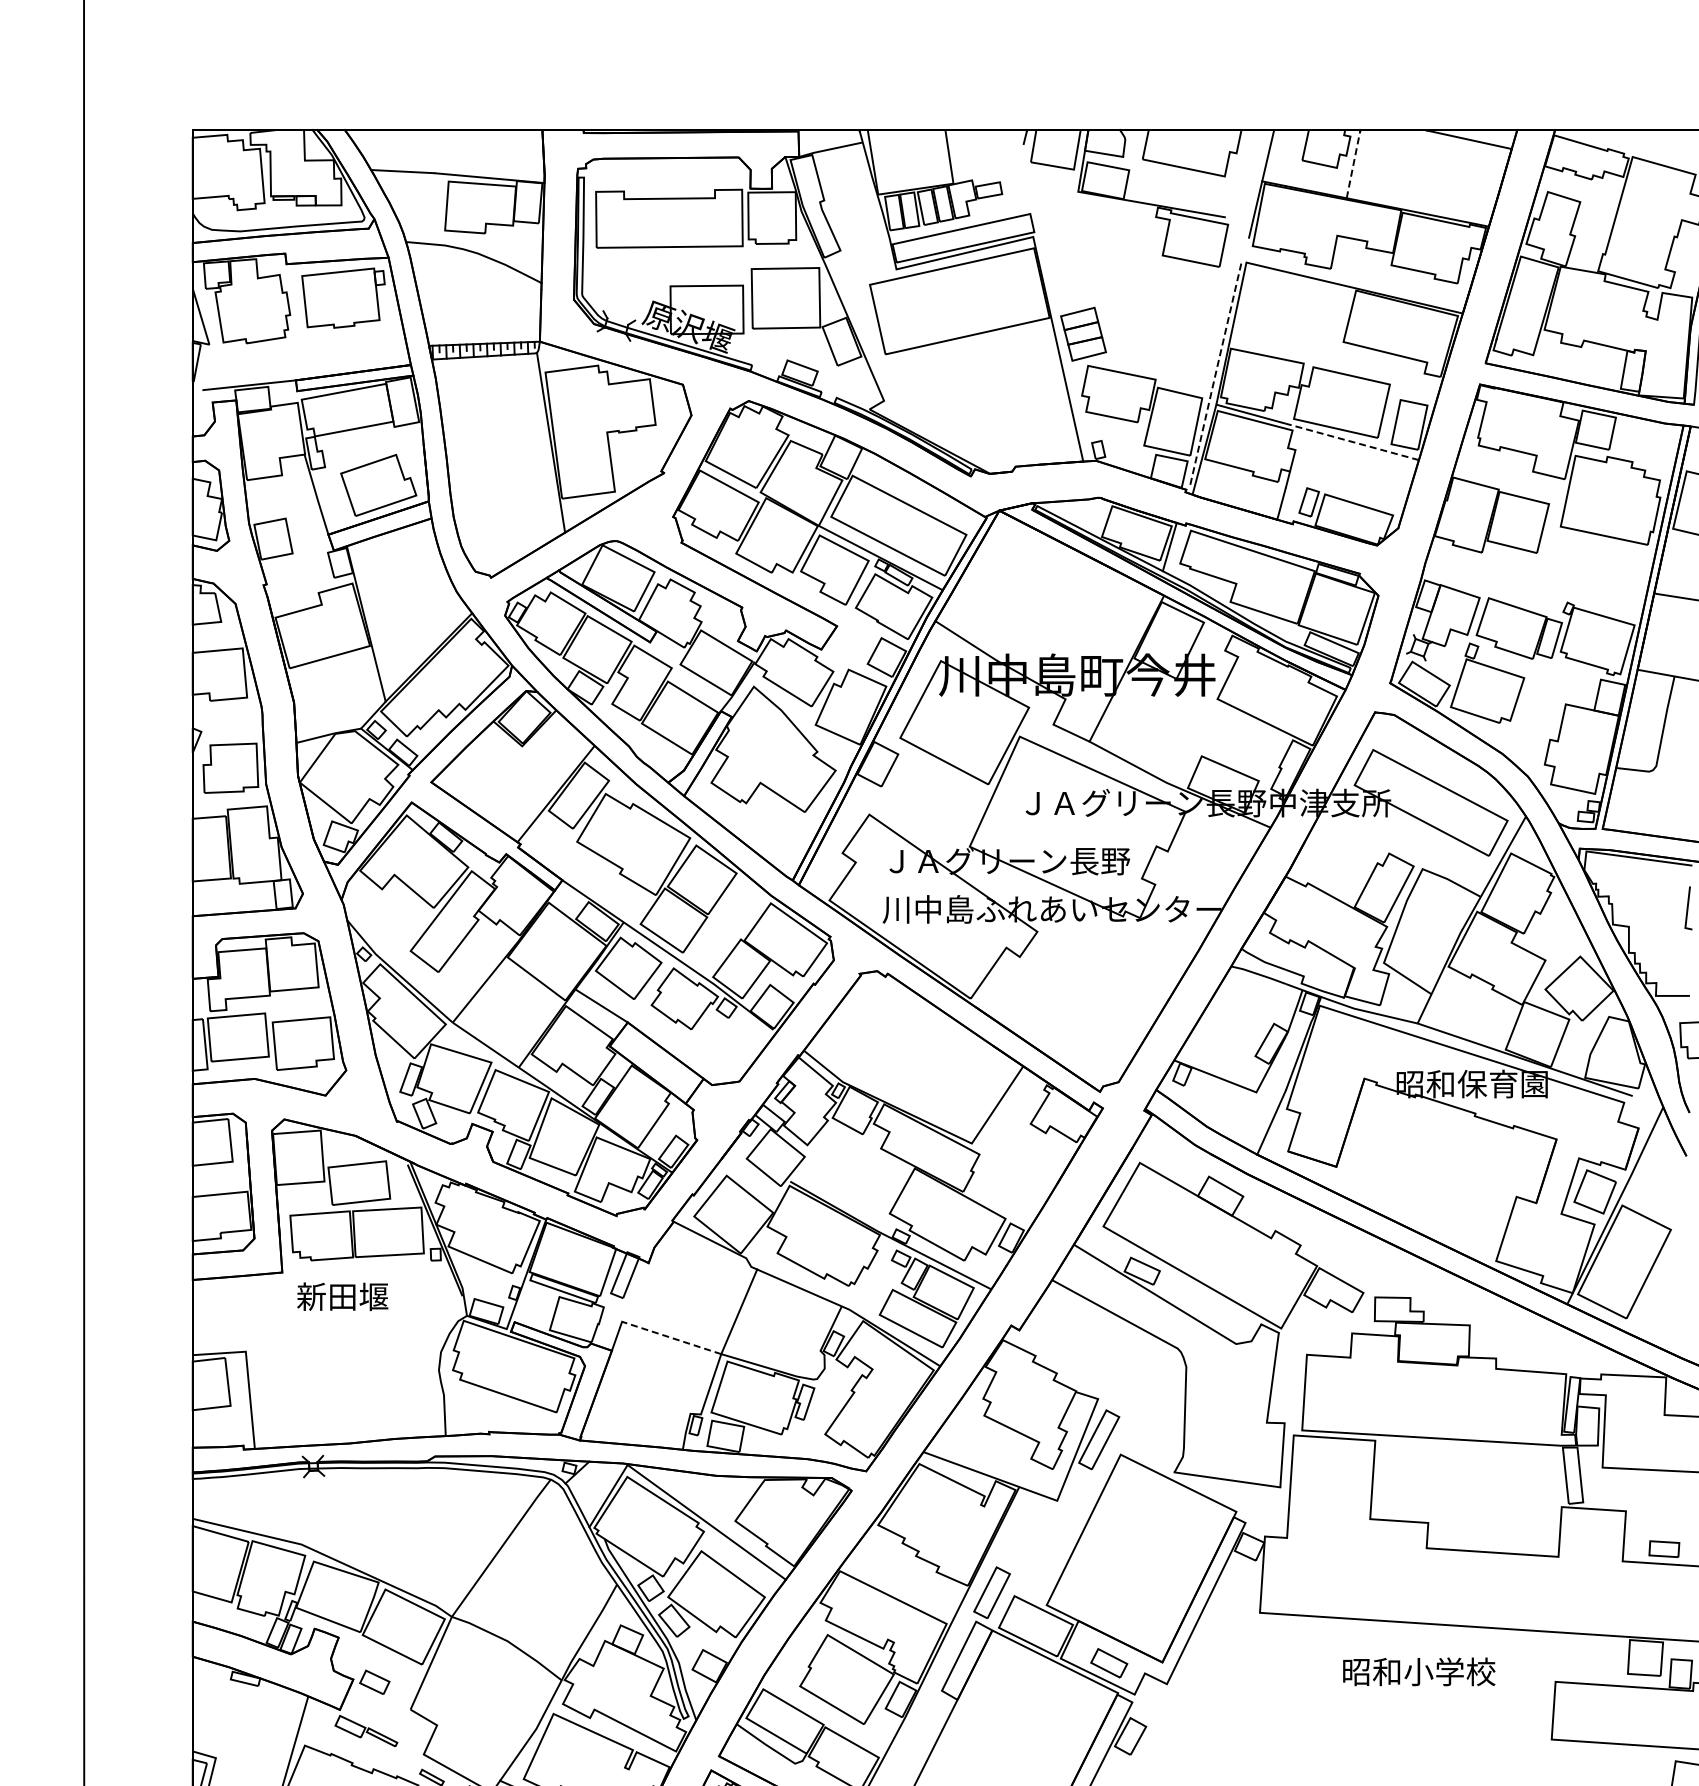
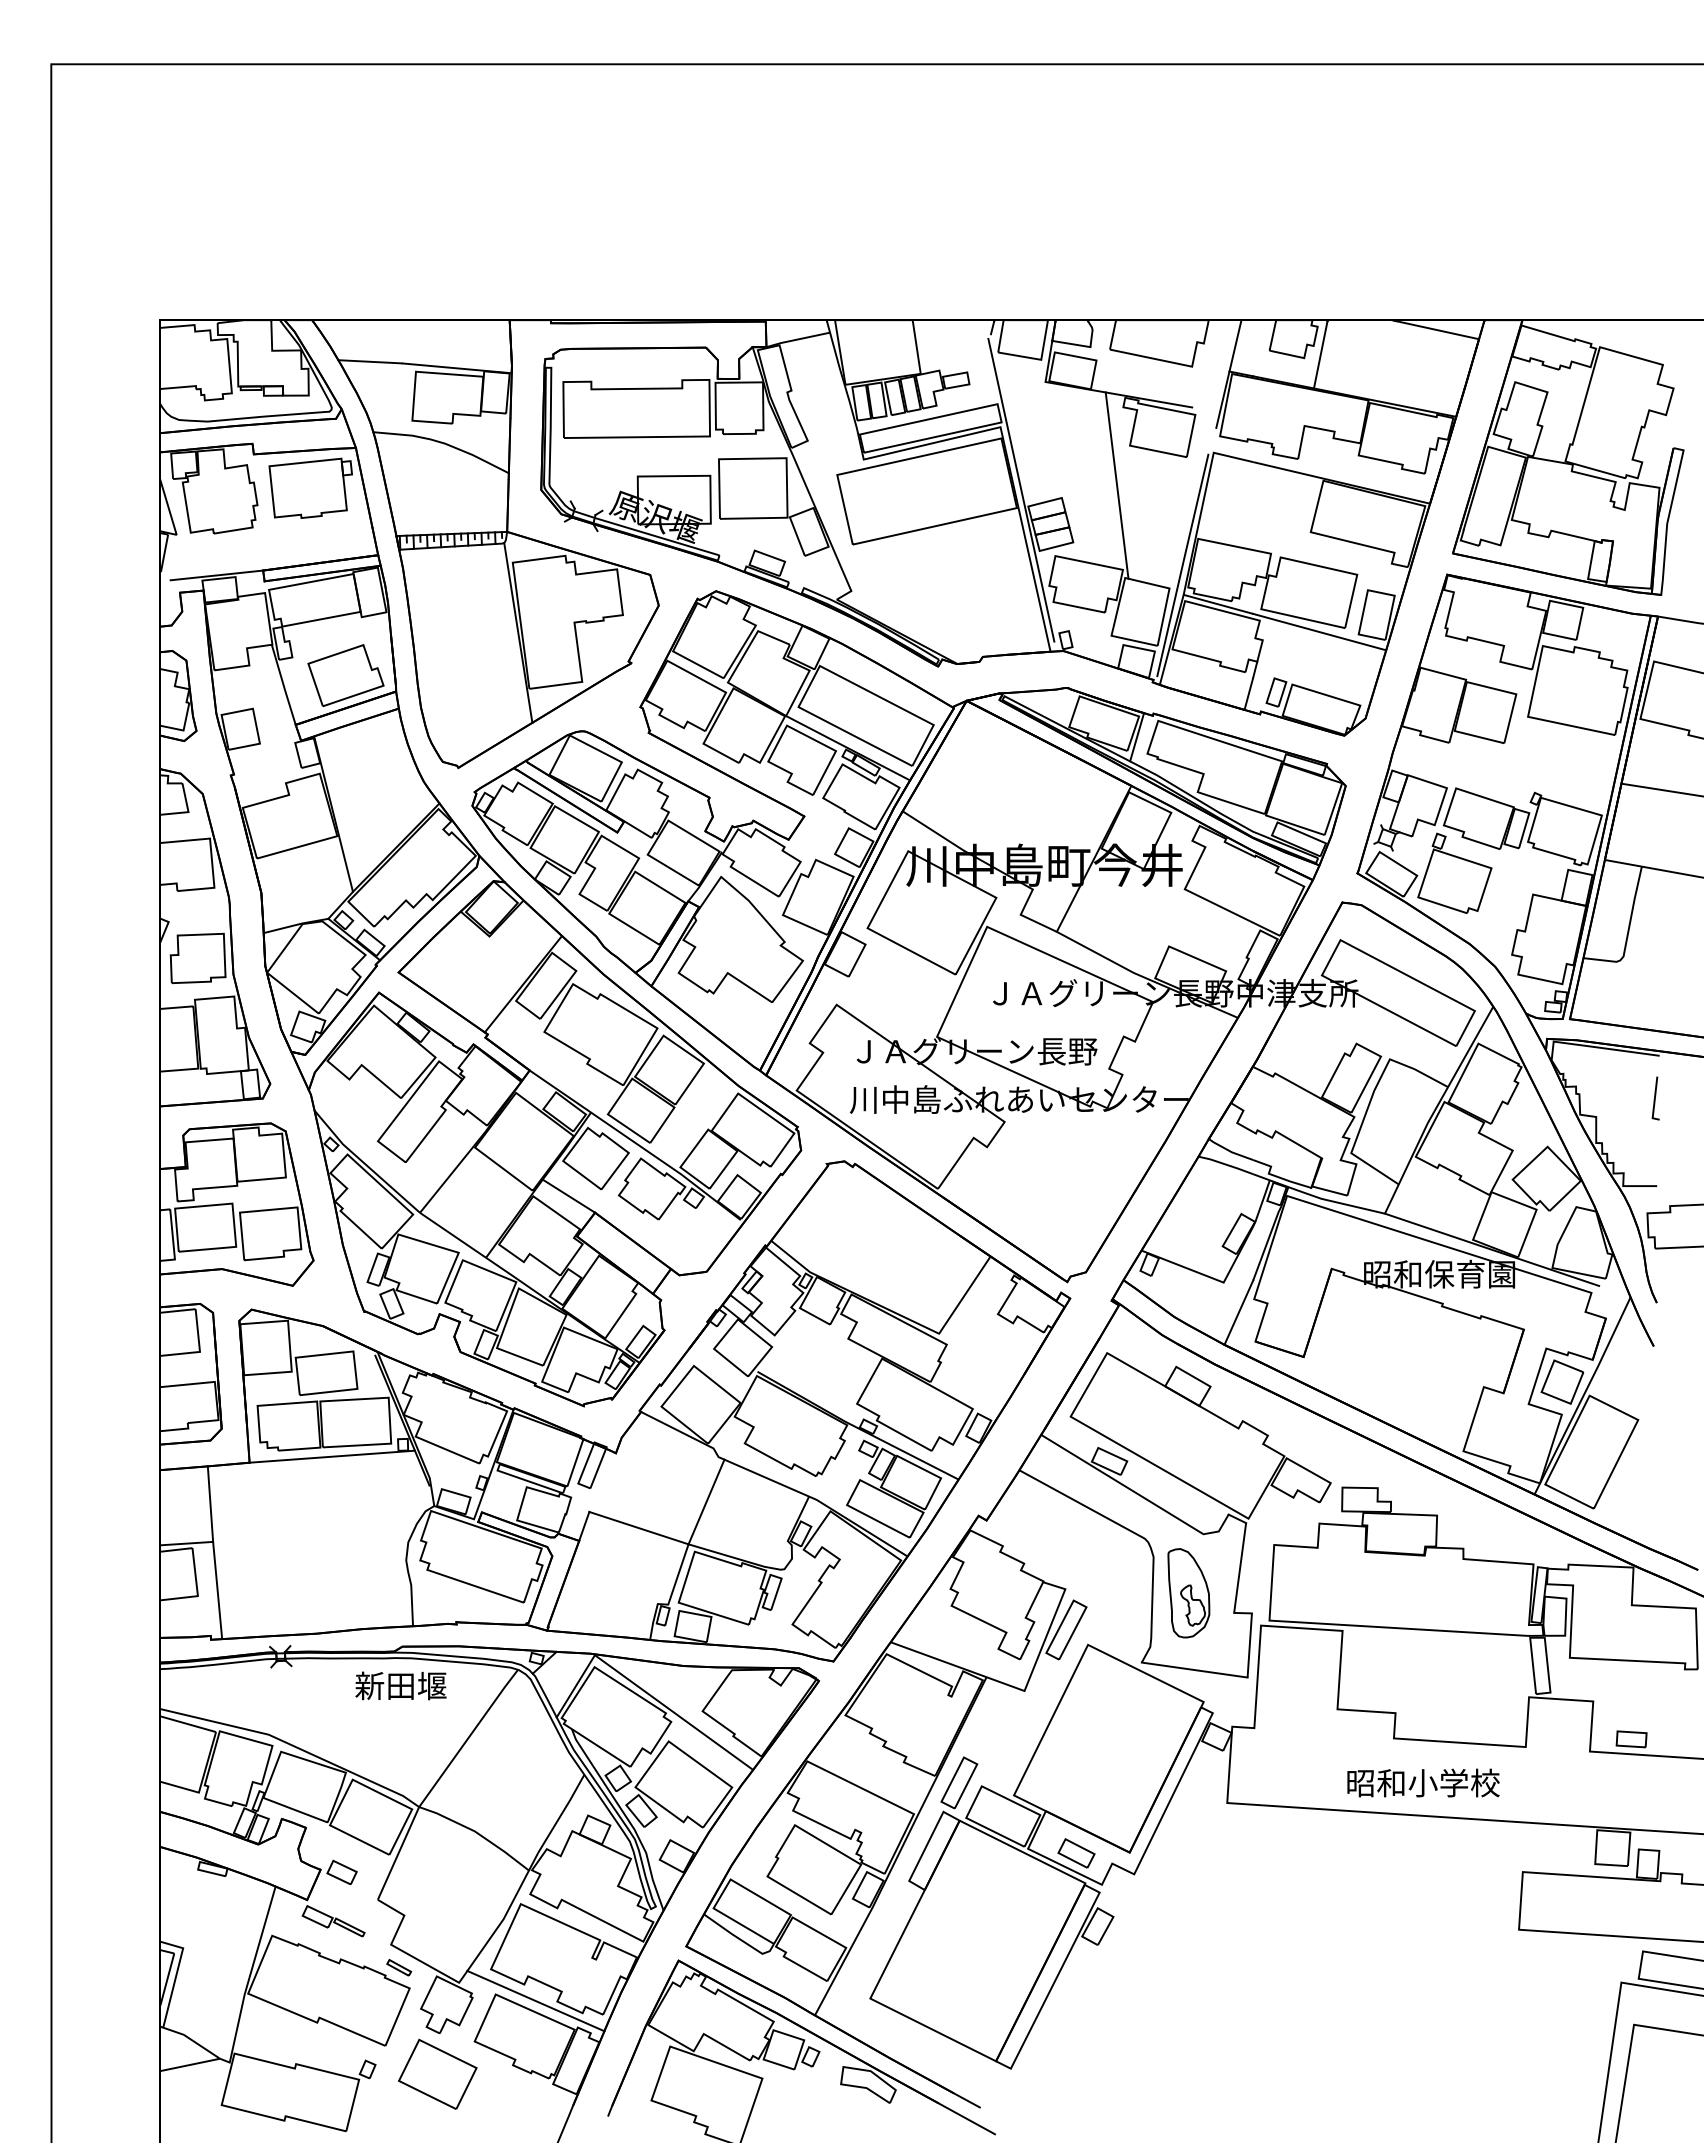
line: (1353, 164) -> (1320, 354), dashed -> solid
line: (1149, 295) -> (1116, 485), added
line: (1054, 299) -> (1021, 489), added
line: (1215, 375) -> (1182, 565), dashed -> solid
line: (1352, 442) -> (1319, 632), dashed -> solid
line: (364, 1266) -> (331, 1456), added
text: (342, 1296) -> (400, 1685), moved
line: (243, 1313) -> (210, 1503), added
line: (671, 1337) -> (638, 1527), dashed -> solid
part: (1221, 1403) -> (1188, 1593), added
text: (1419, 1671) -> (1423, 1782), moved

